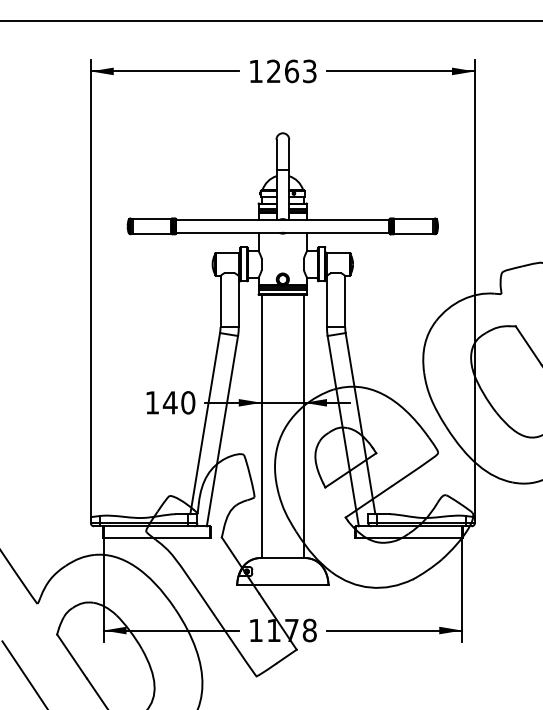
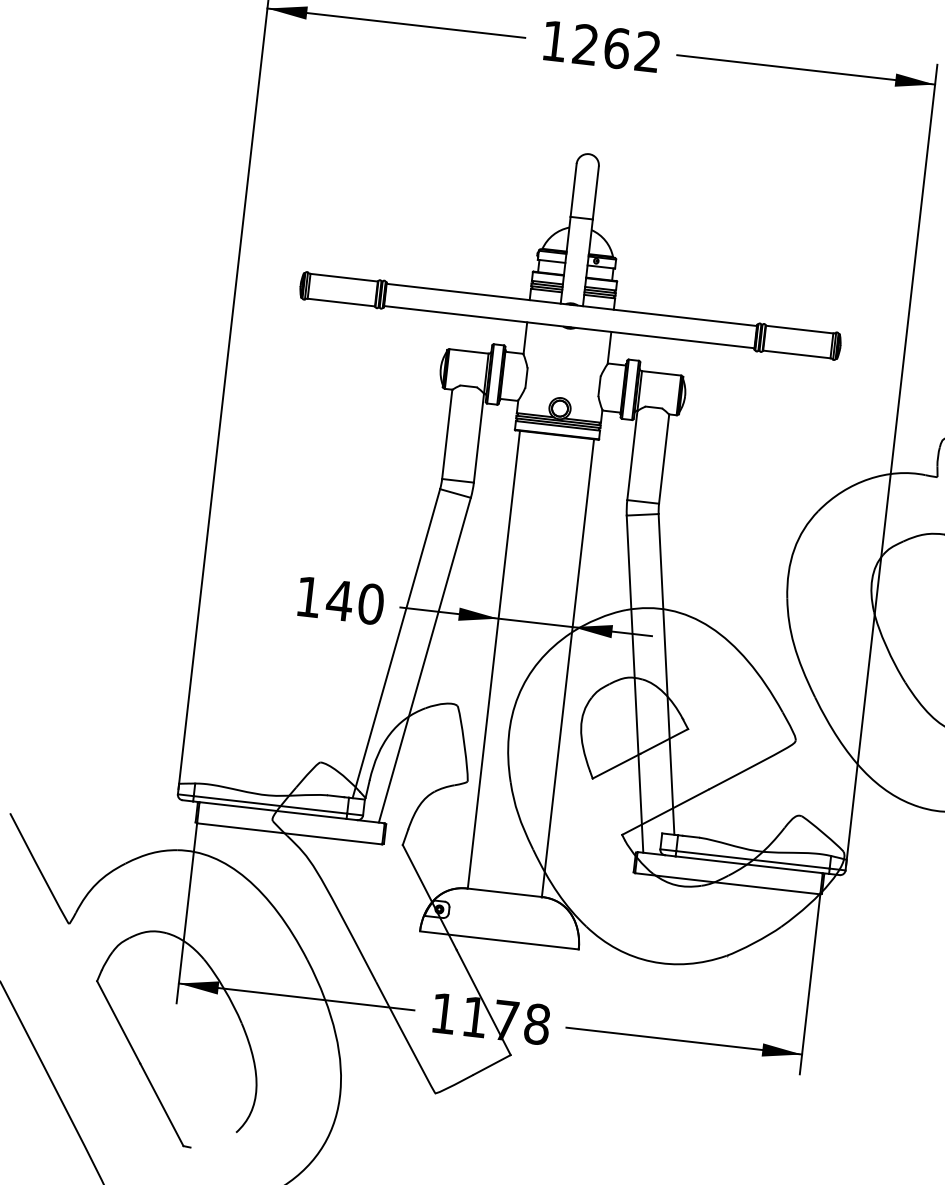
text: (309, 71) -> (647, 51), 1263 -> 1262

